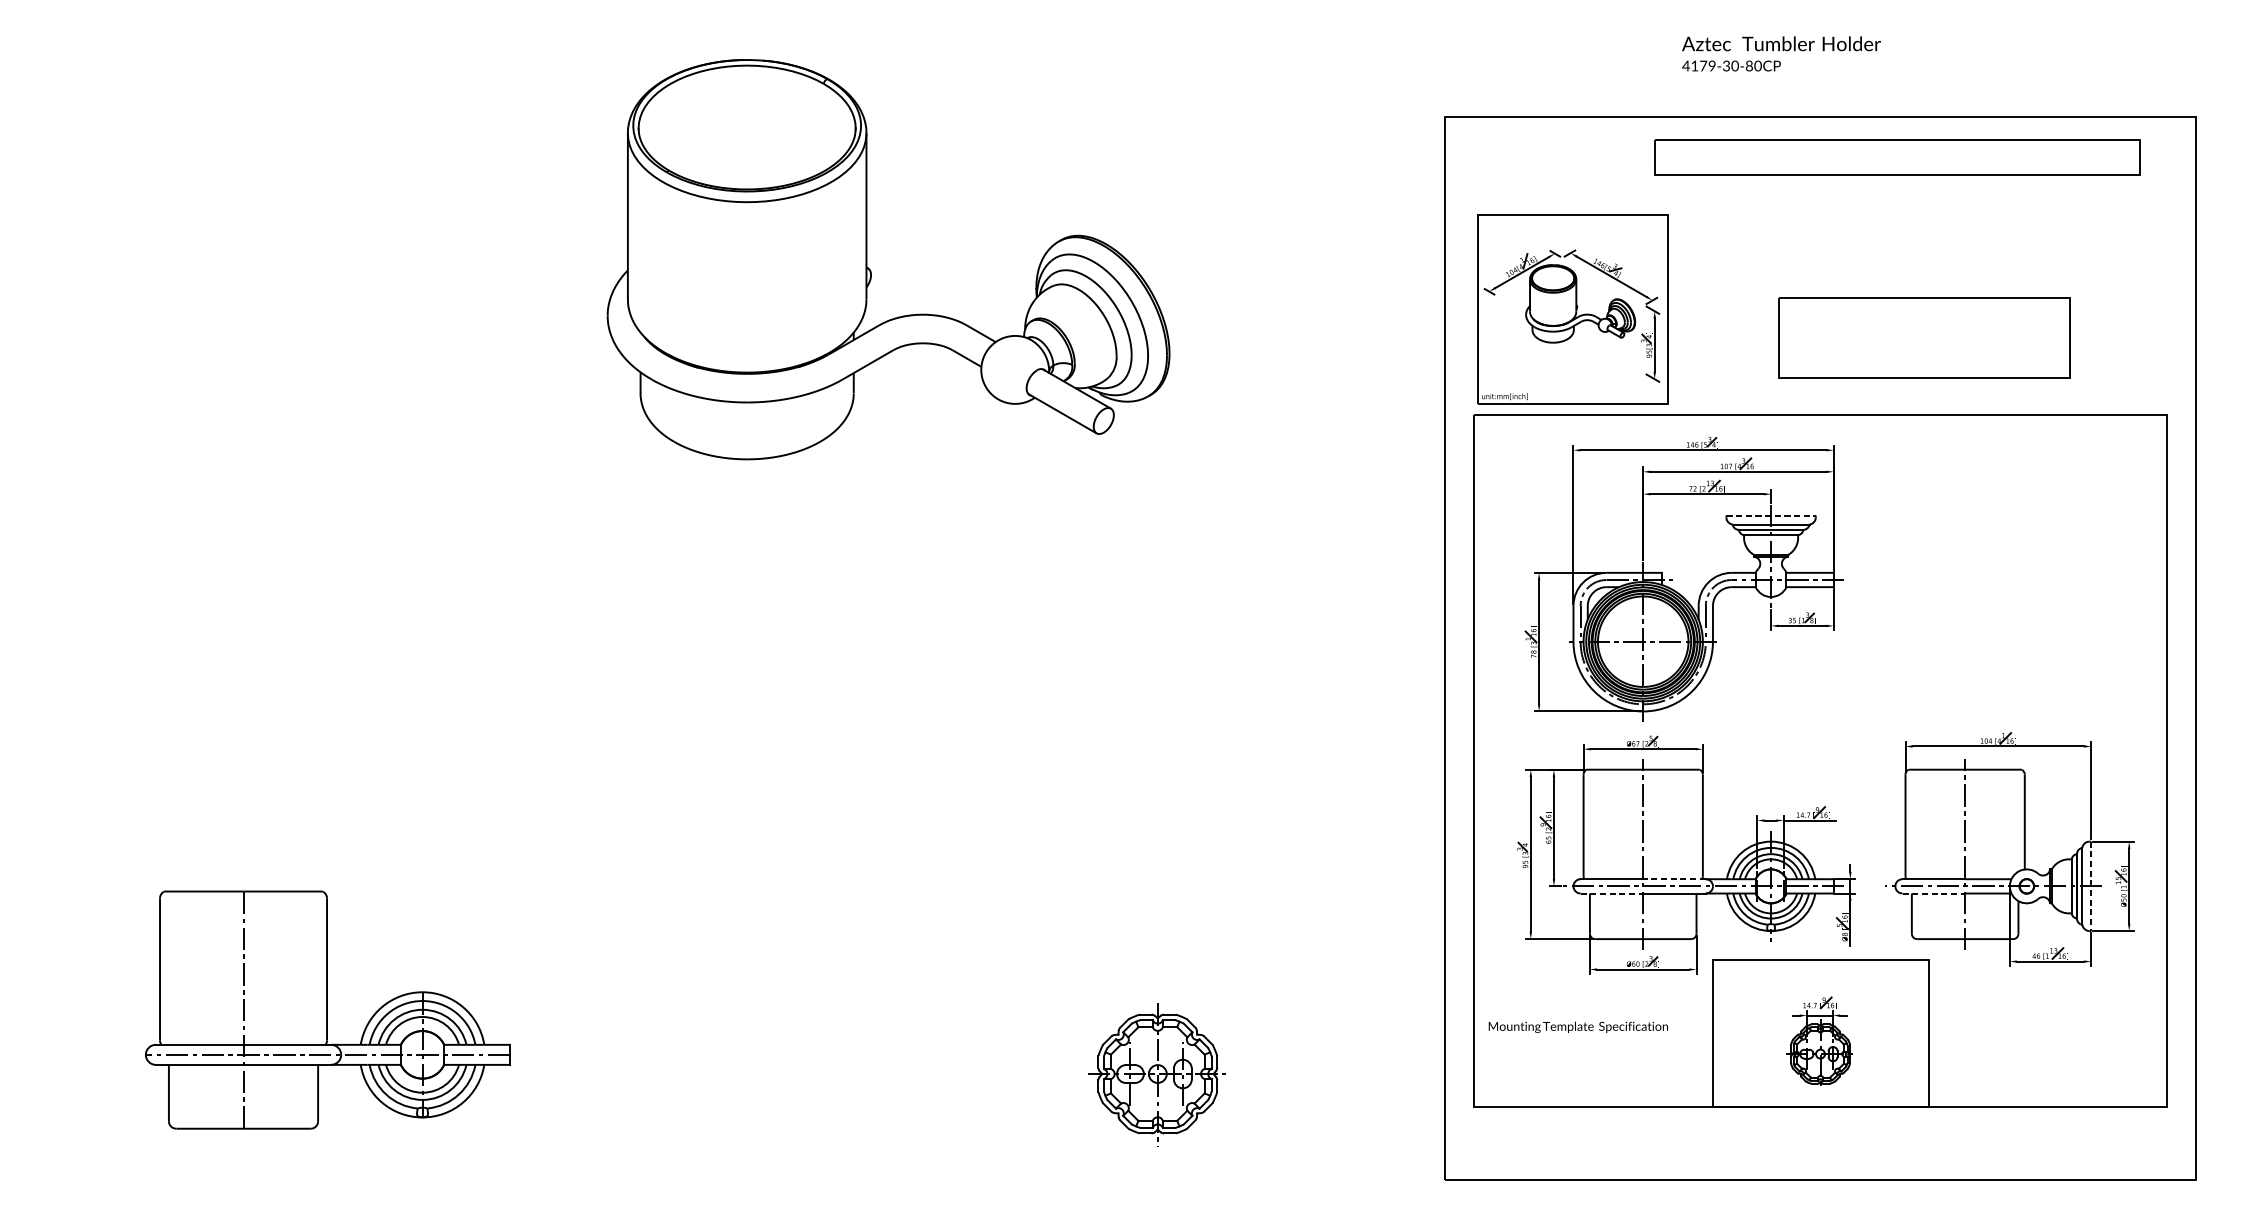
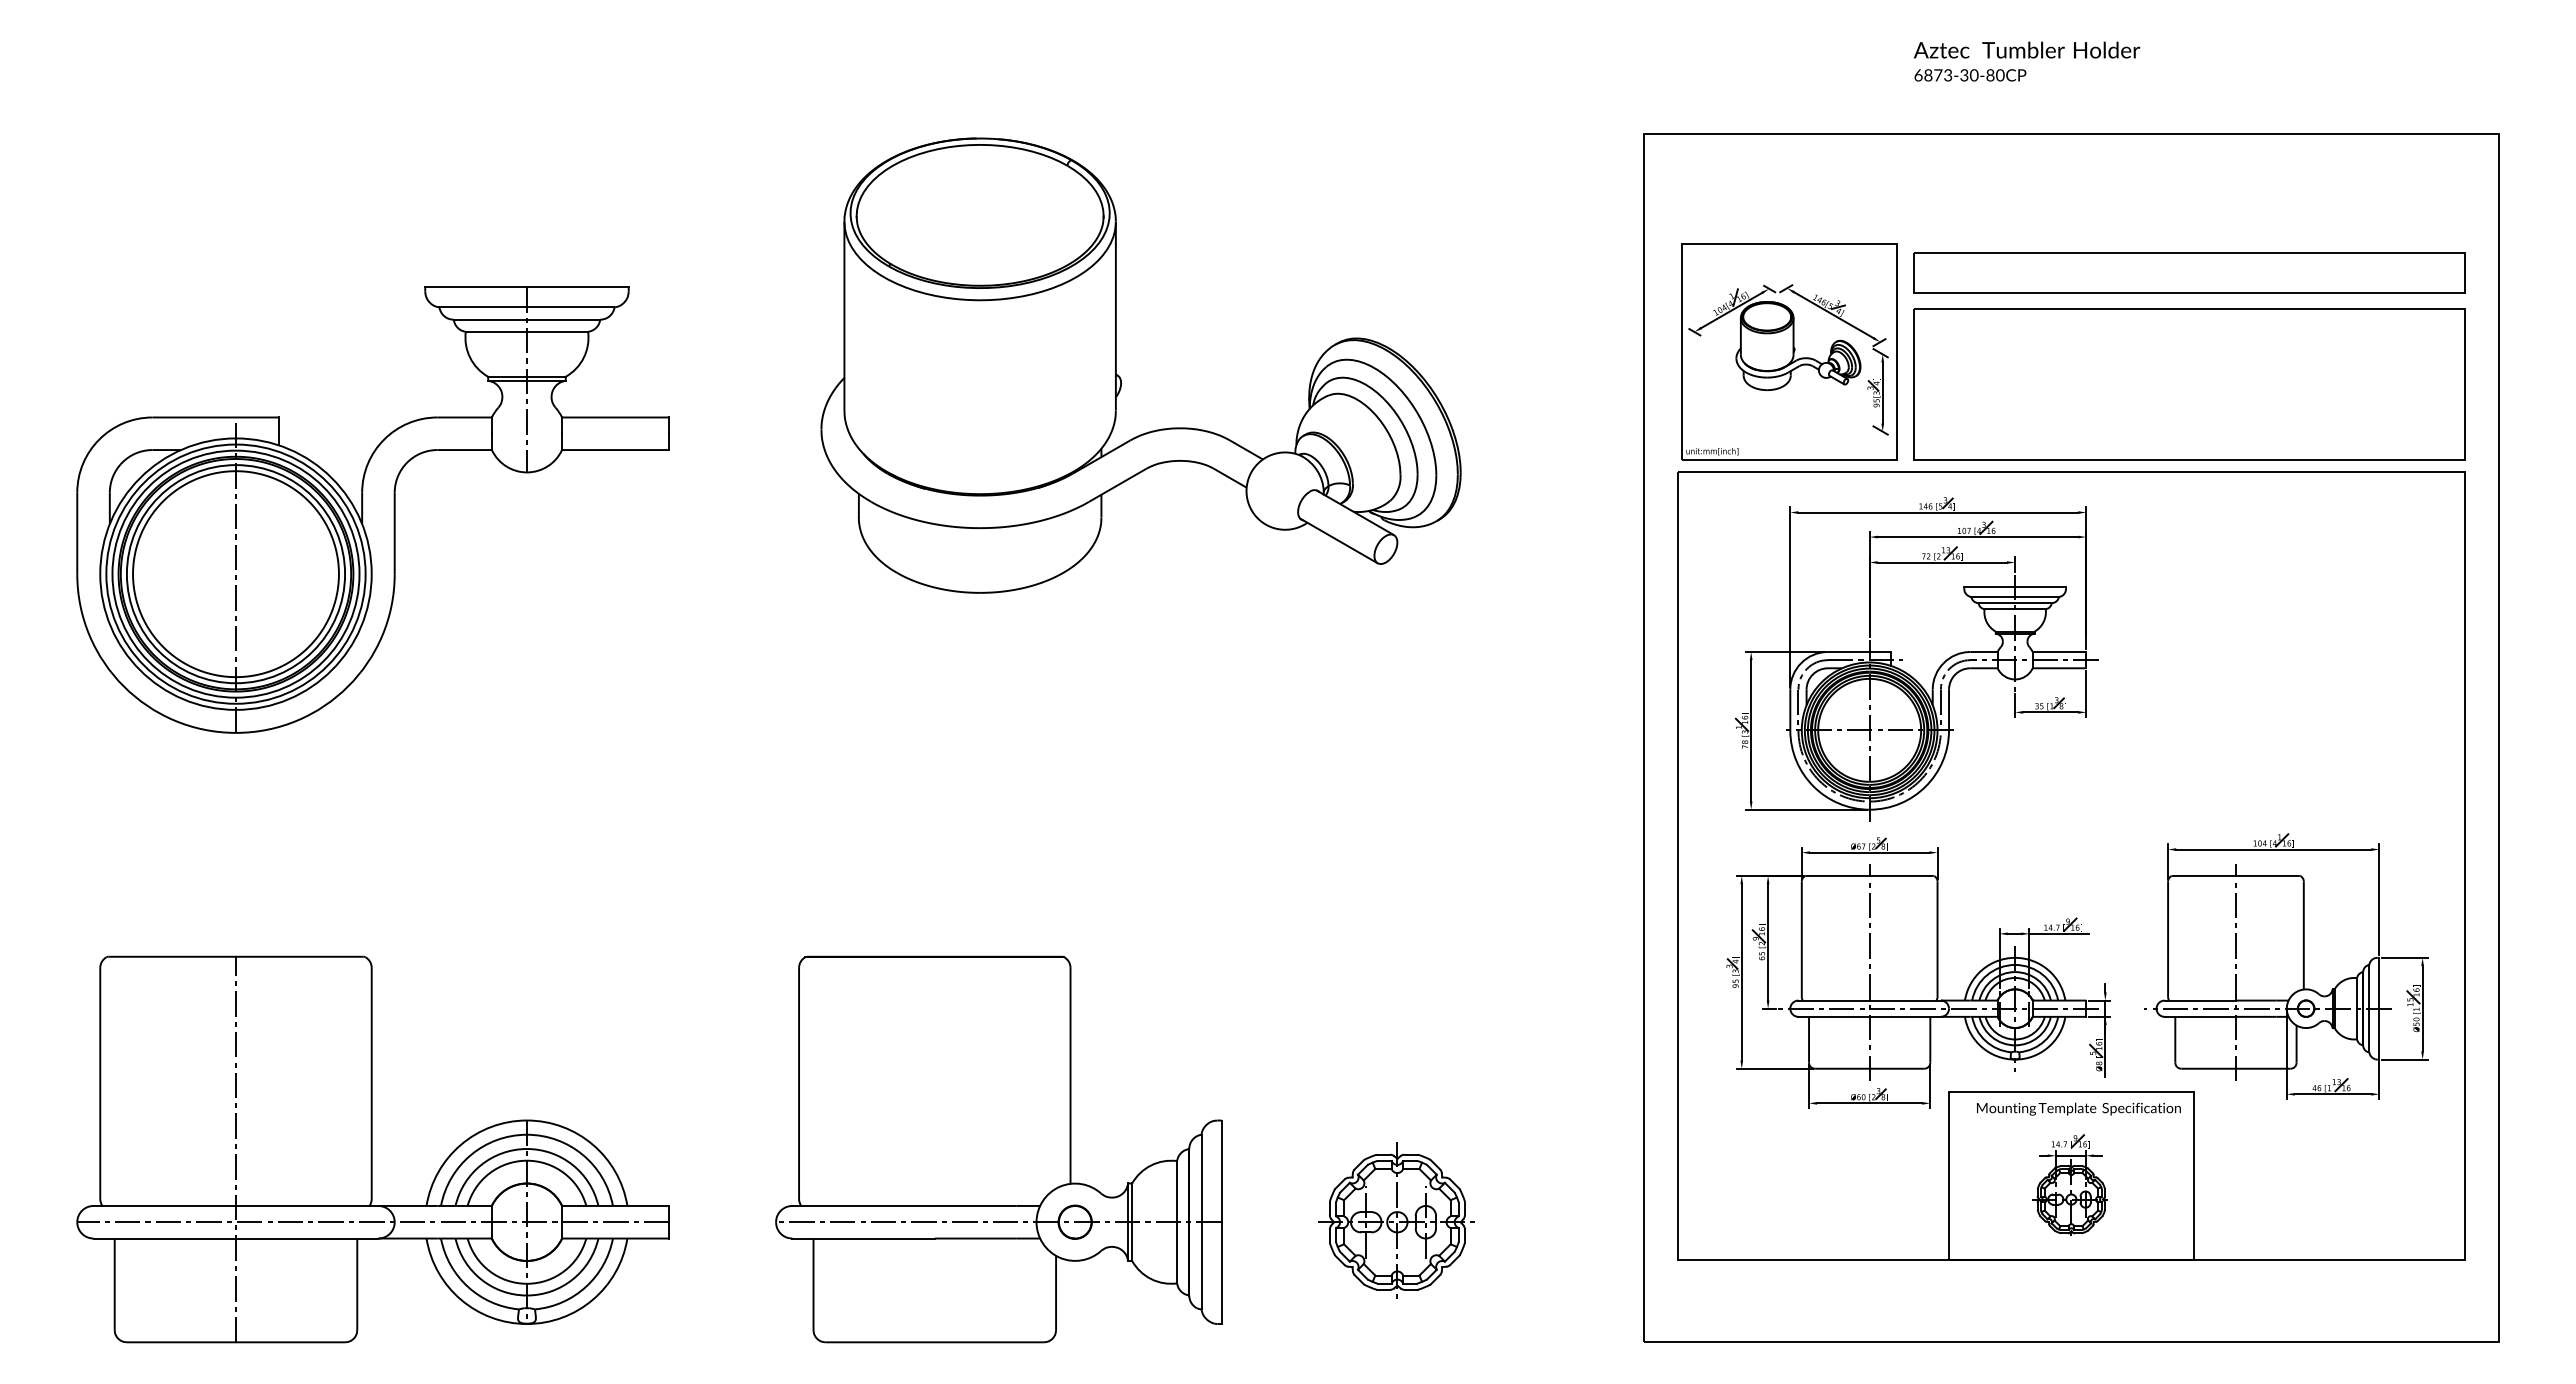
text: (1698, 66) -> (1932, 75), 4179-30-80CP -> 6873-30-80CP
part: (1897, 157) -> (2189, 272), moved
part: (870, 269) -> (1120, 376), moved
part: (1924, 337) -> (2189, 384), size x1.67
part: (327, 447) -> (372, 509), added
line: (1771, 515) -> (2015, 586), dashed -> solid
line: (1674, 879) -> (1905, 1000), dashed -> solid
line: (2091, 886) -> (2379, 1008), dashed -> solid
line: (1612, 893) -> (1834, 1016), dashed -> solid
line: (1933, 893) -> (2200, 1016), dashed -> solid
part: (327, 1010) -> (372, 1149), size x1.43
part: (877, 1010) -> (998, 1149), added
text: (1578, 1026) -> (2078, 1108), moved
part: (1157, 1072) -> (1396, 1220), moved

